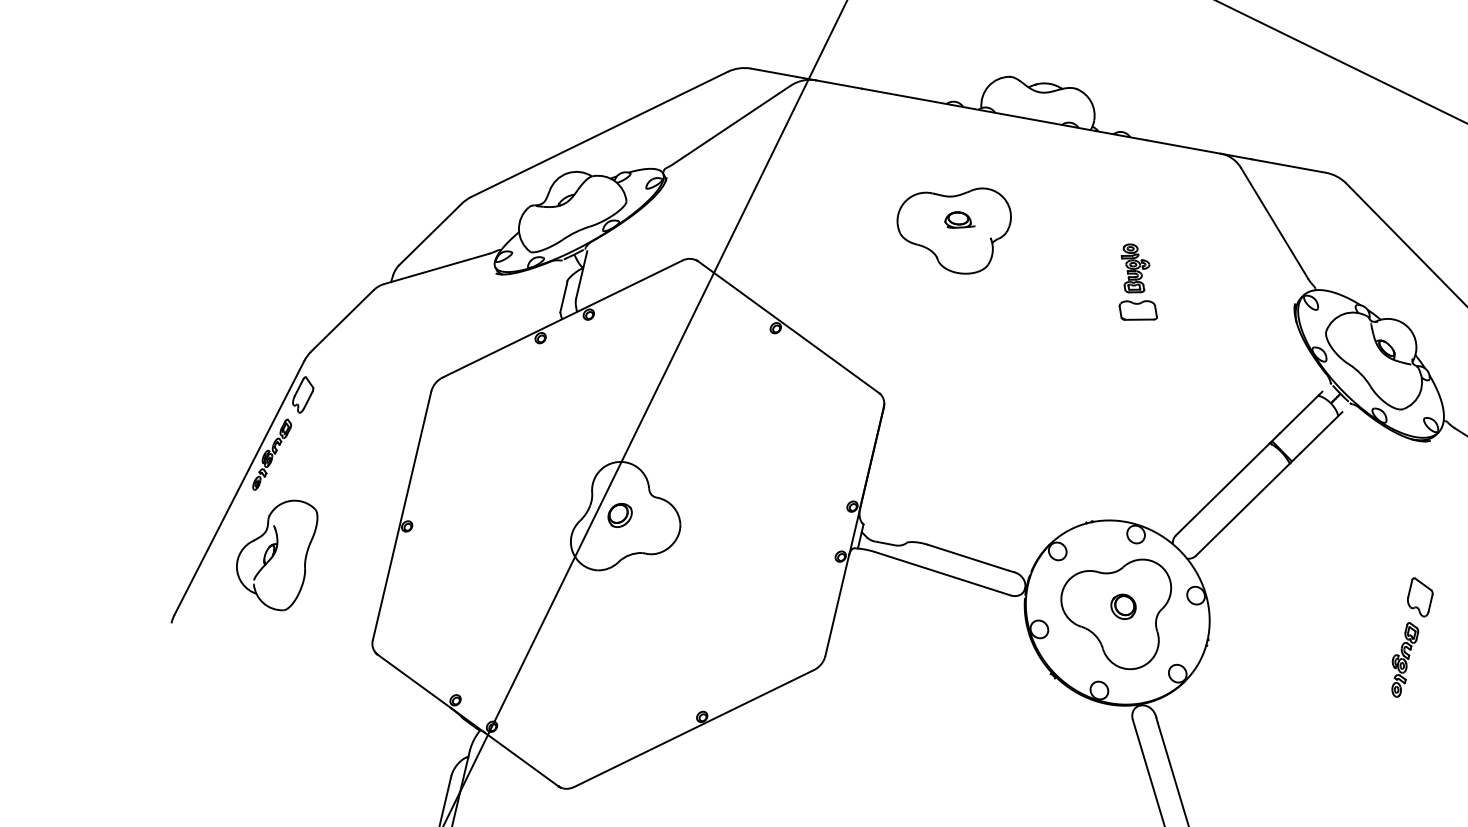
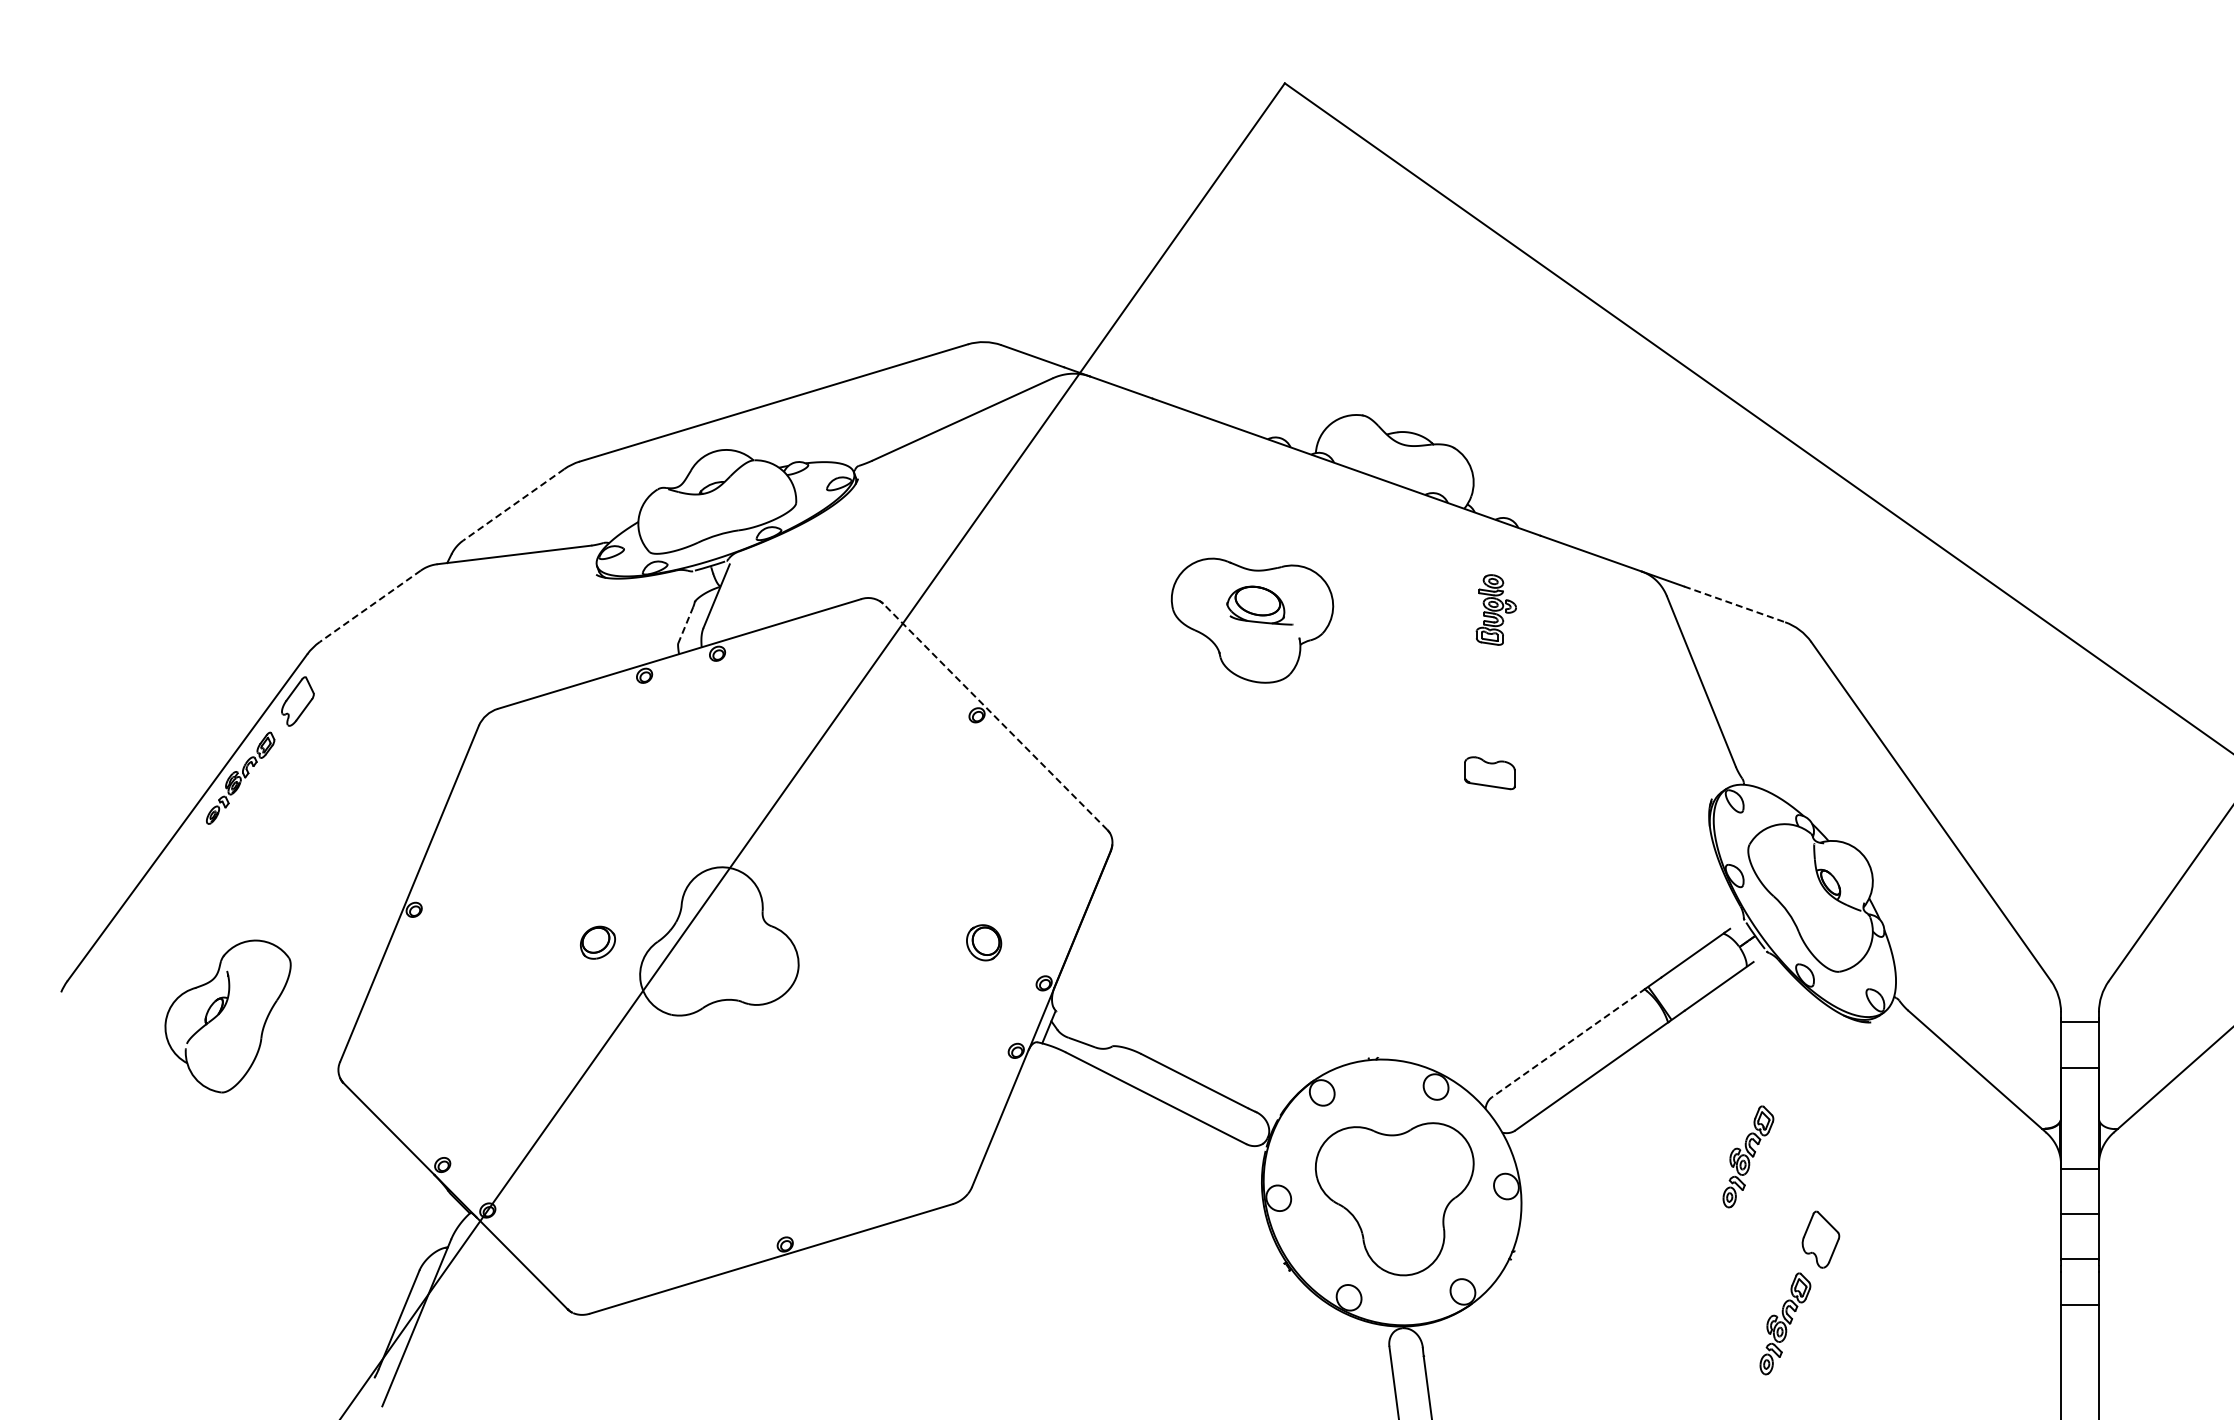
line: (1288, 166) -> (1734, 604), solid -> dashed
part: (959, 220) -> (1259, 605), size x1.6
line: (430, 234) -> (513, 504), solid -> dashed
part: (1135, 267) -> (1495, 609), moved
line: (563, 298) -> (685, 625), solid -> dashed
line: (342, 320) -> (370, 606), solid -> dashed
line: (788, 326) -> (995, 716), solid -> dashed
line: (1223, 489) -> (1568, 1043), solid -> dashed
part: (619, 515) -> (597, 942), moved
part: (1360, 547) -> (1748, 1156), added
part: (279, 556) -> (227, 1016), moved
part: (1123, 606) -> (984, 942), moved

